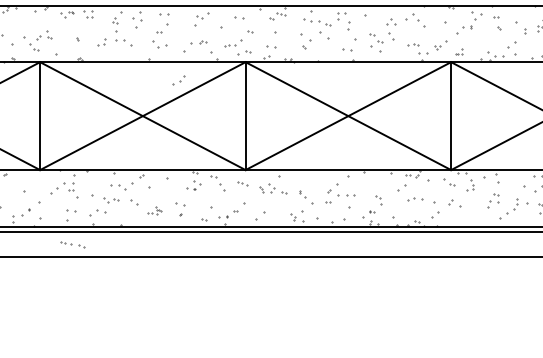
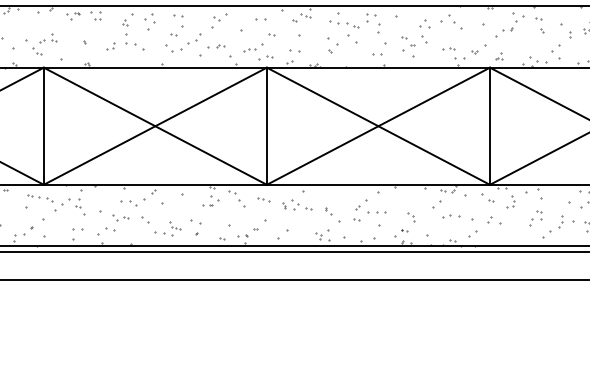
part: (178, 79) -> (194, 38), moved
part: (154, 210) -> (167, 228), size x1.67
part: (72, 245) -> (40, 198), moved

